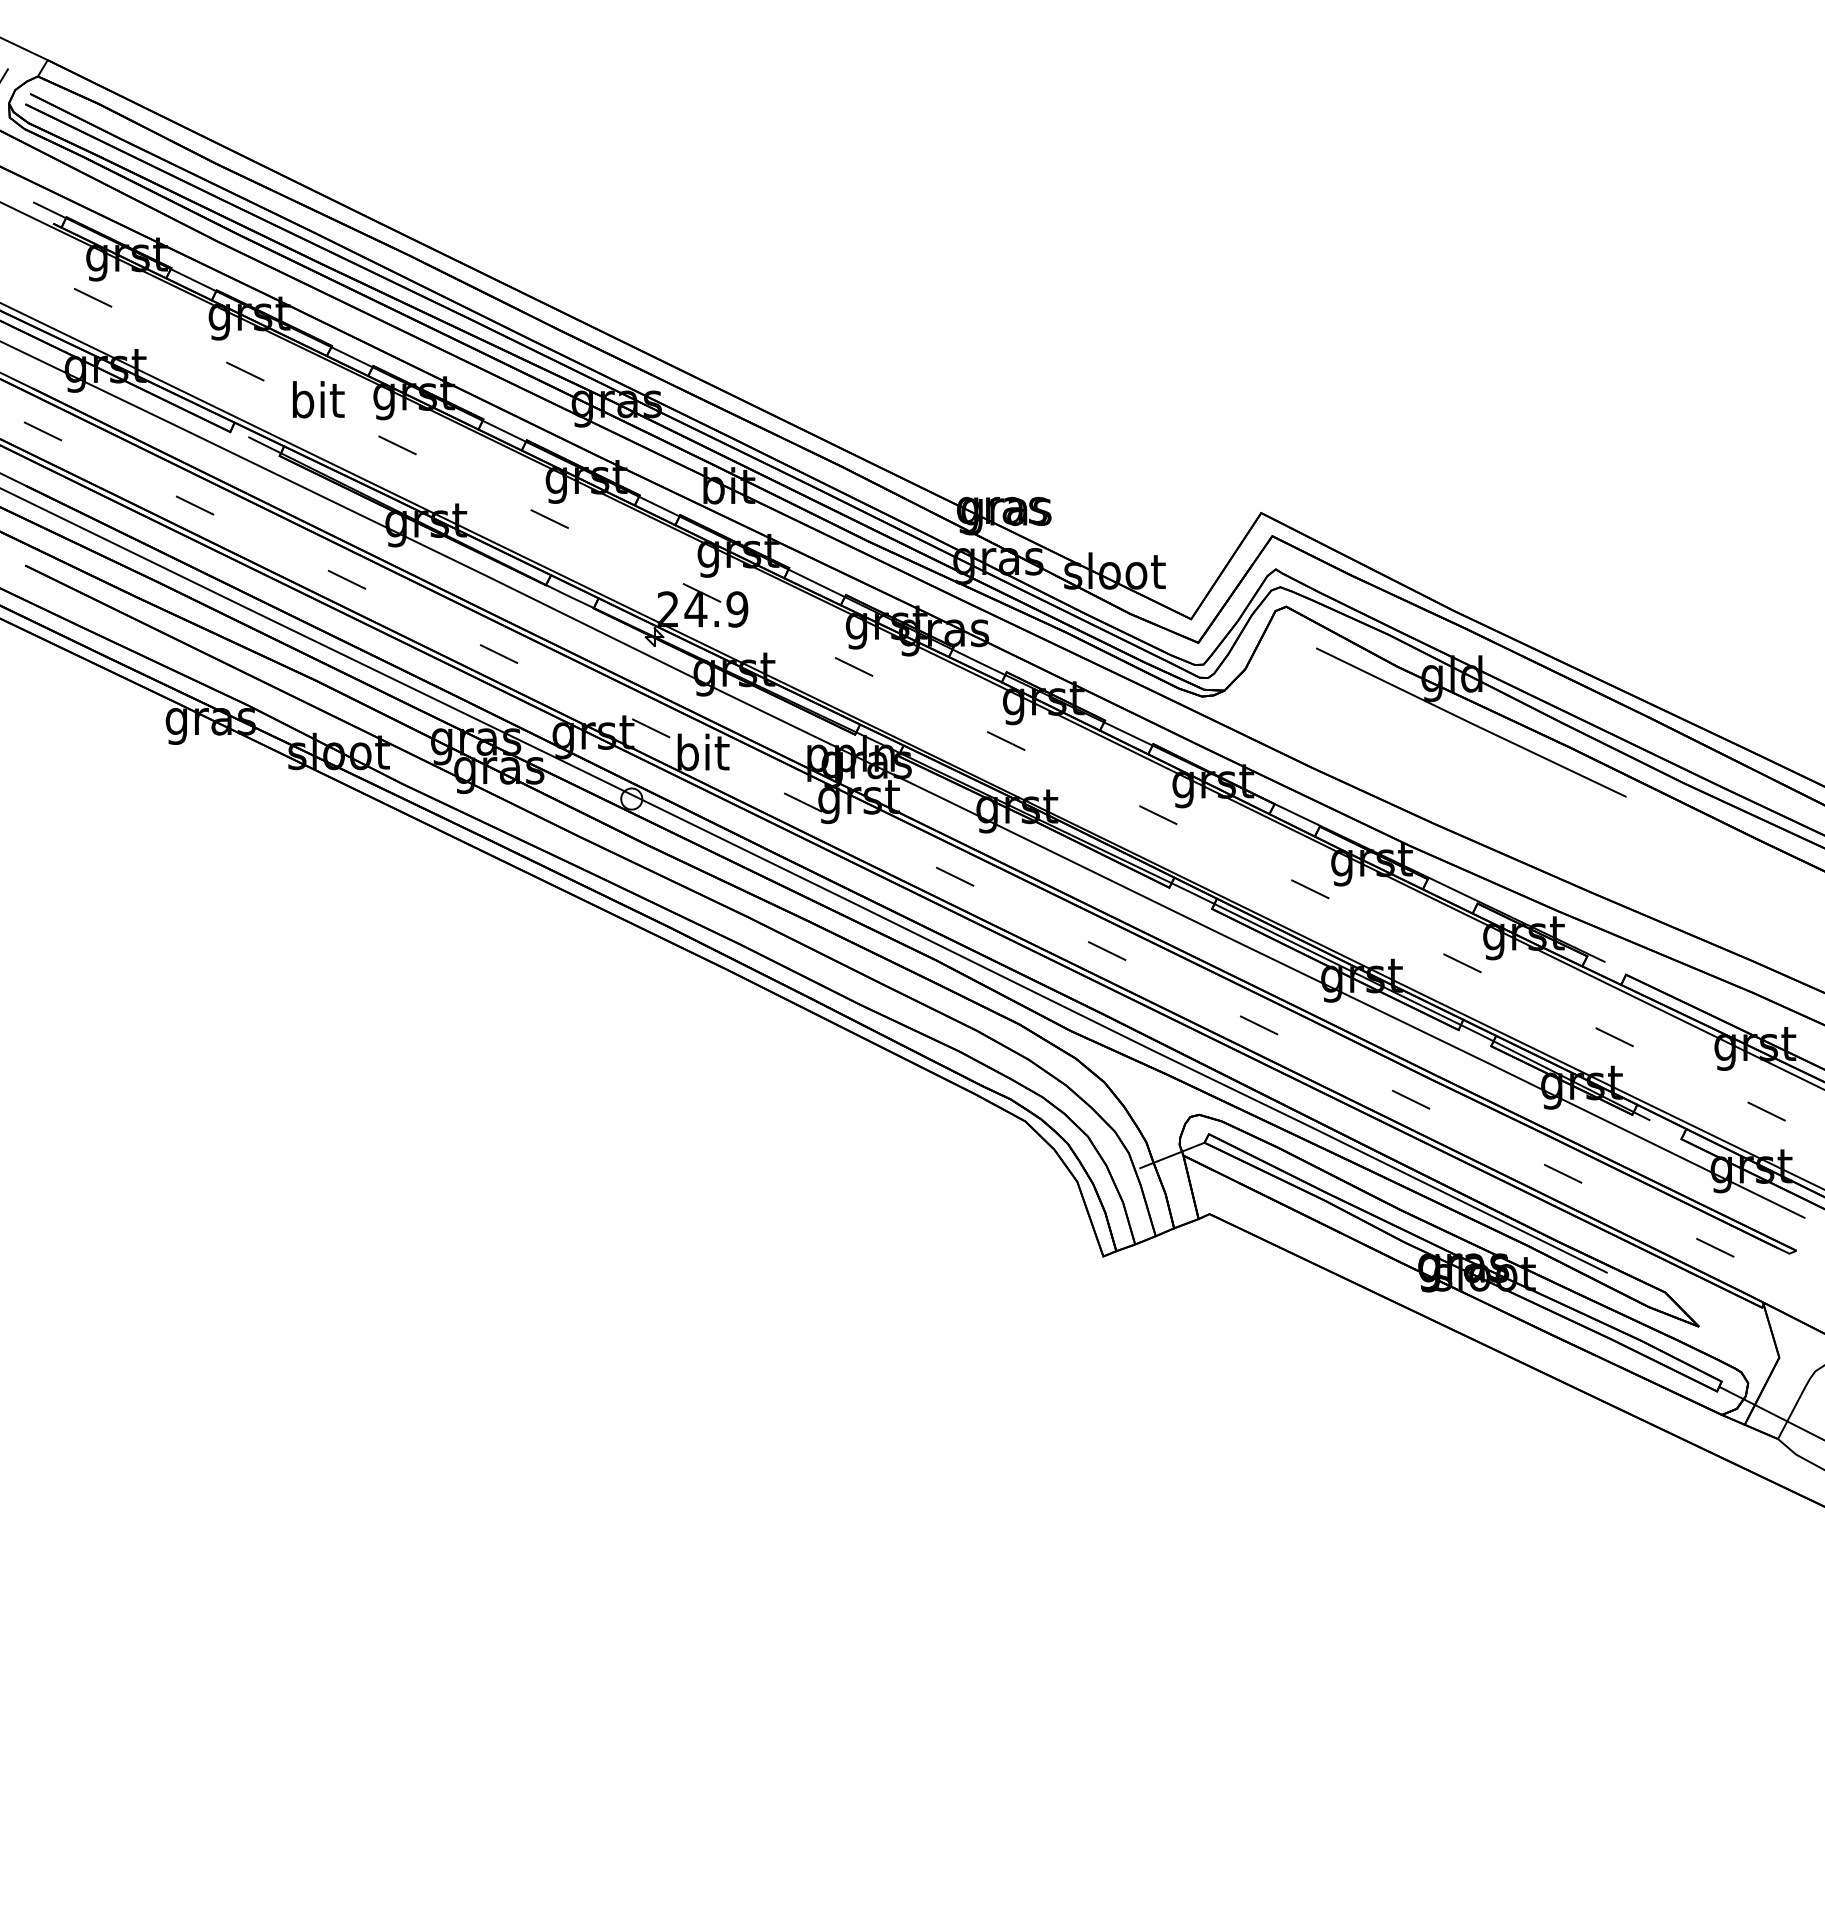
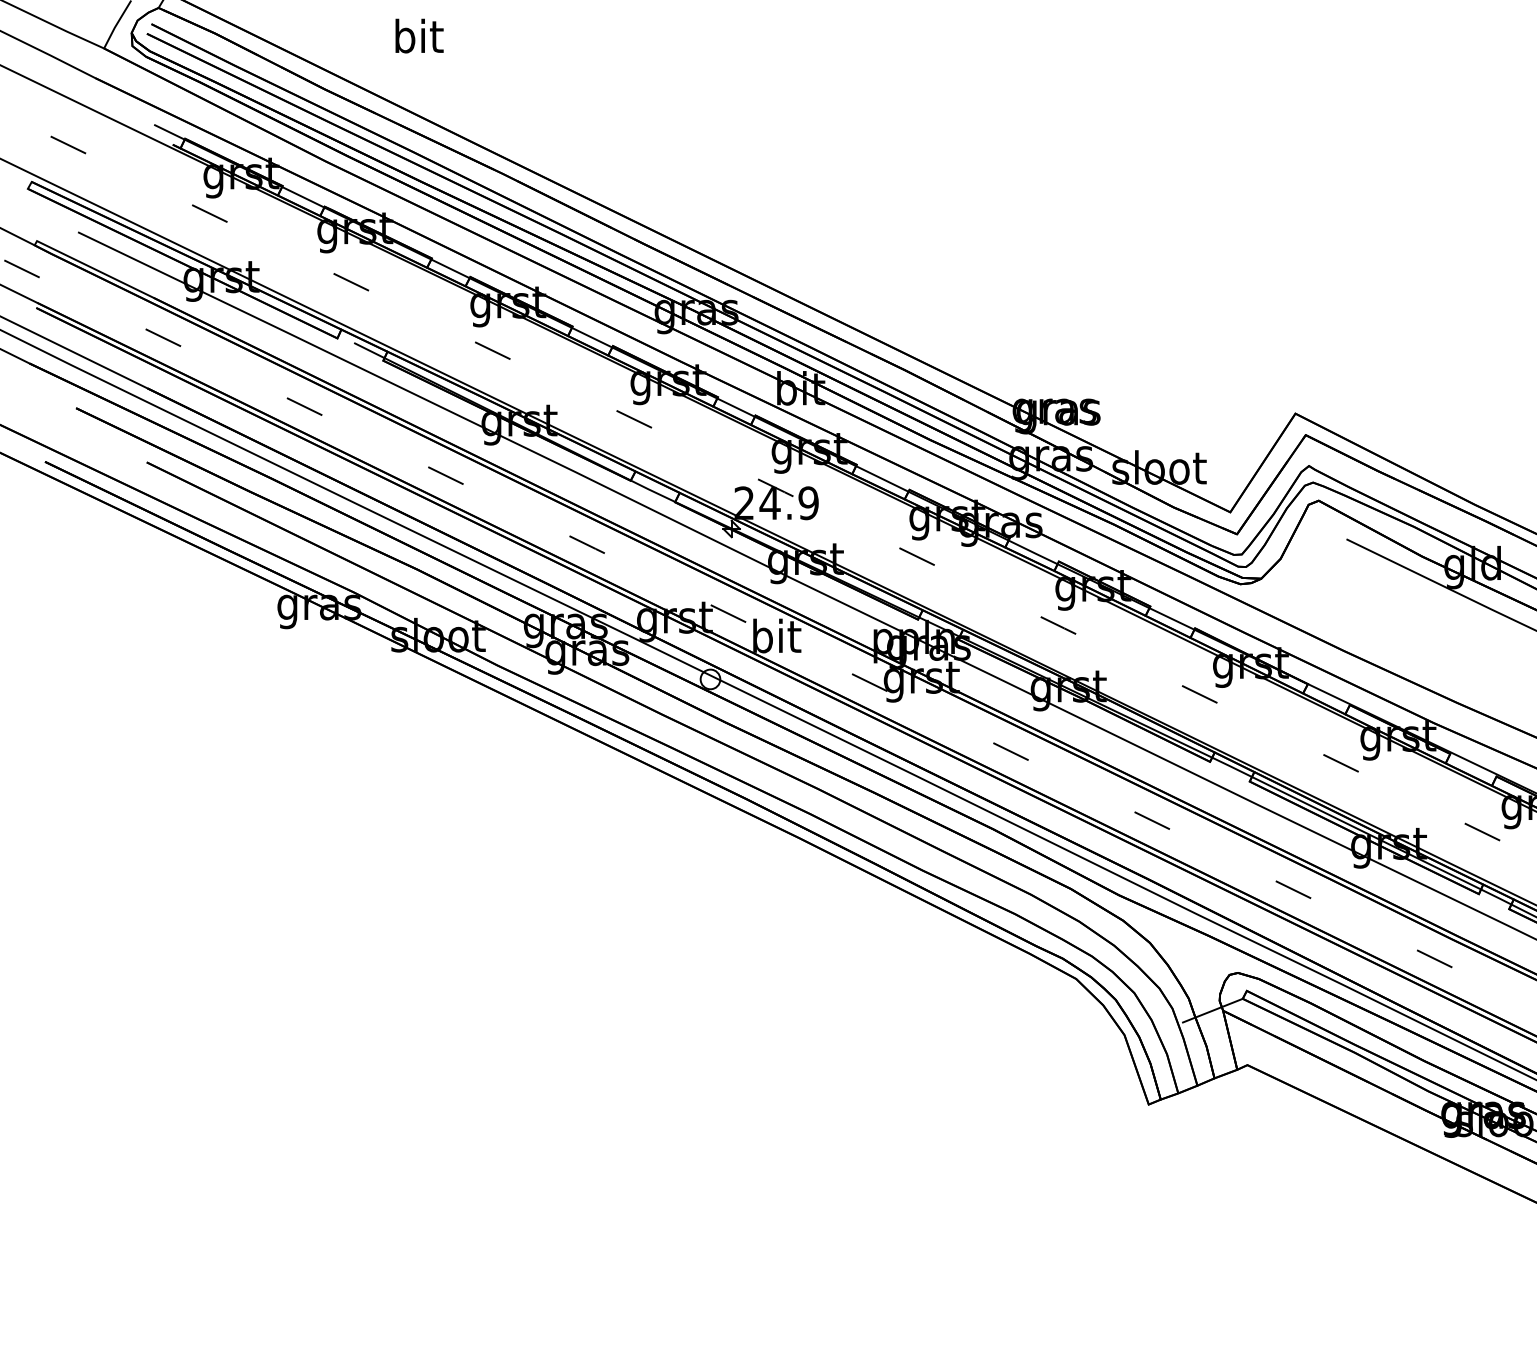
text: (318, 399) -> (419, 35), moved

